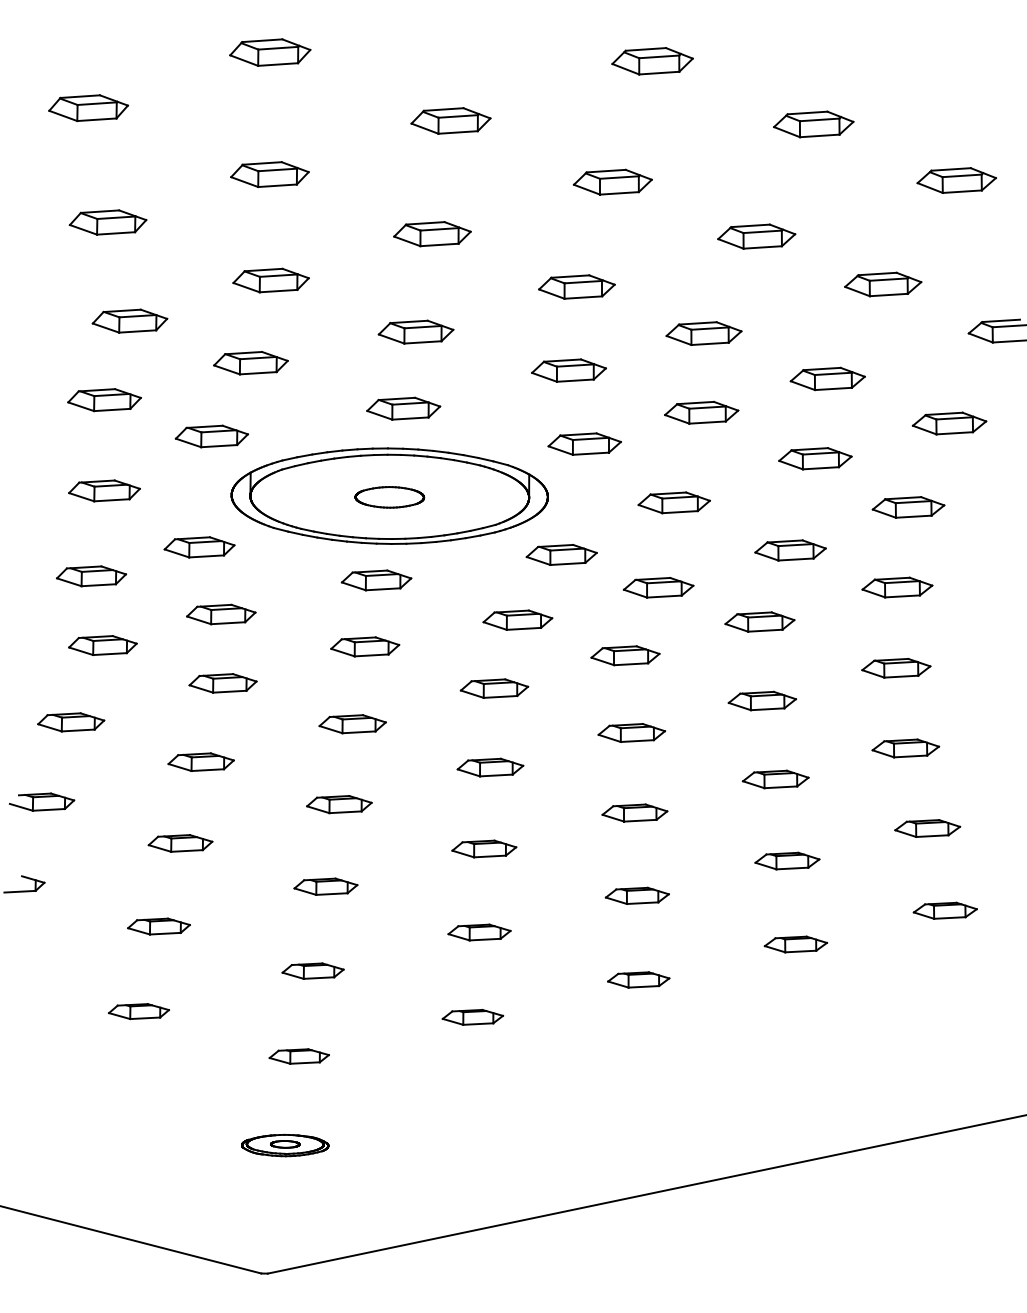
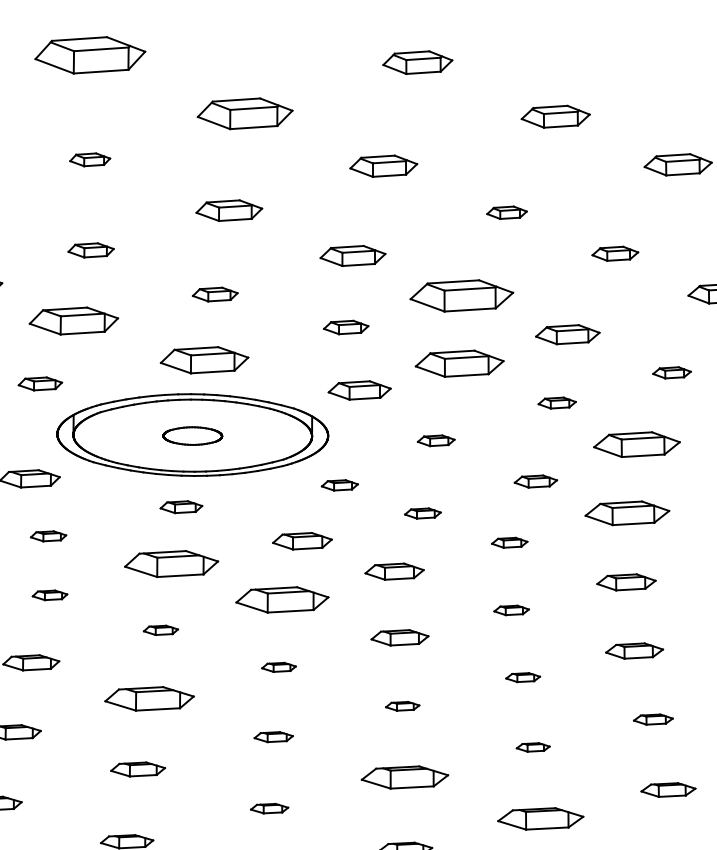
part: (270, 52) -> (90, 55), size x1.6
part: (450, 120) -> (244, 113), size x1.4
part: (269, 174) -> (89, 159), size x0.6
part: (756, 236) -> (506, 212), size x0.6
part: (270, 280) -> (90, 250), size x0.7
part: (883, 284) -> (615, 253), size x0.7
part: (415, 331) -> (214, 294), size x0.7
part: (703, 333) -> (461, 295), size x1.6
part: (250, 363) -> (73, 321), size x1.4
part: (568, 370) -> (345, 327), size x0.7
part: (403, 408) -> (204, 359), size x1.4
part: (701, 412) -> (459, 363), size x1.4
part: (949, 423) -> (672, 372), size x0.6
part: (211, 436) -> (40, 383), size x0.7
part: (815, 458) -> (557, 402), size x0.6
part: (673, 502) -> (435, 440), size x0.6
part: (908, 507) -> (636, 444), size x1.4
part: (790, 550) -> (535, 481), size x0.7
part: (561, 554) -> (339, 484), size x0.6
part: (376, 580) -> (181, 507), size x0.7
part: (658, 587) -> (422, 513), size x0.6
part: (897, 587) -> (627, 513), size x1.4
part: (221, 614) -> (48, 536), size x0.6
part: (759, 621) -> (509, 542), size x0.6
part: (365, 646) -> (171, 563), size x1.6
part: (222, 683) -> (49, 595), size x0.6
part: (494, 688) -> (282, 599), size x1.6
part: (761, 700) -> (511, 609), size x0.6
part: (352, 724) -> (160, 630), size x0.6
part: (490, 767) -> (279, 667), size x0.6
part: (775, 779) -> (523, 677), size x0.6
part: (339, 804) -> (149, 699), size x1.6
part: (634, 812) -> (402, 705), size x0.6
part: (927, 828) -> (653, 719), size x0.7
part: (484, 848) -> (273, 736), size x0.7
part: (787, 860) -> (533, 746), size x0.6
part: (636, 895) -> (404, 776), size x1.6
part: (479, 932) -> (269, 808), size x0.7
part: (795, 944) -> (540, 818), size x1.6

